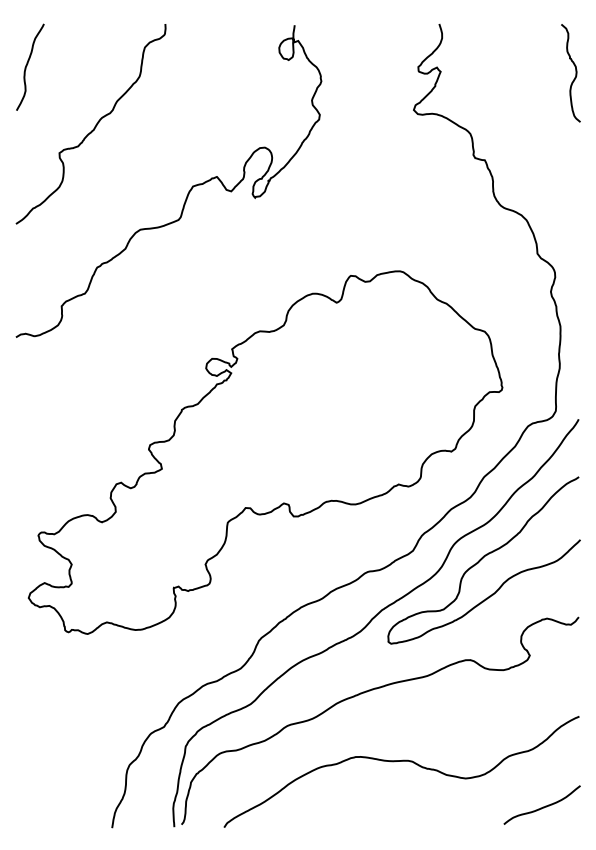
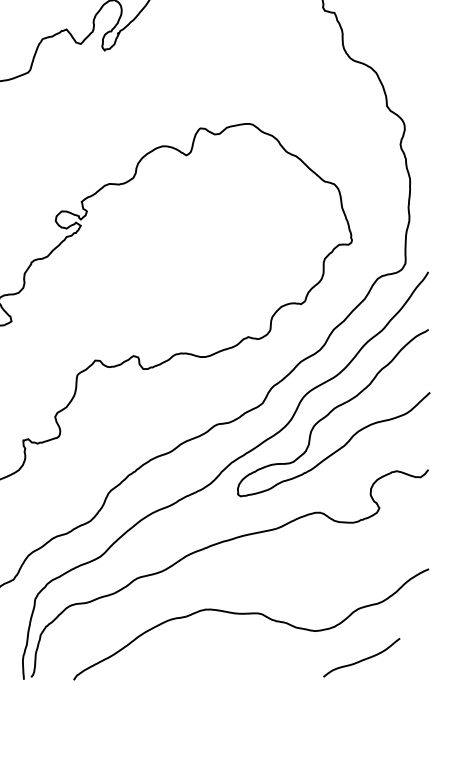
curve: (543, 806) -> (363, 659), moved

